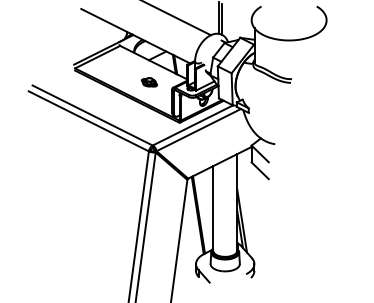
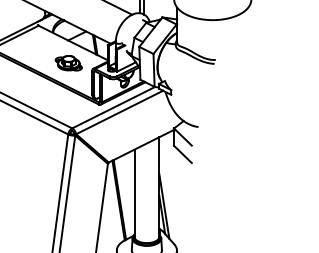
part: (149, 82) -> (68, 63), size x1.67

